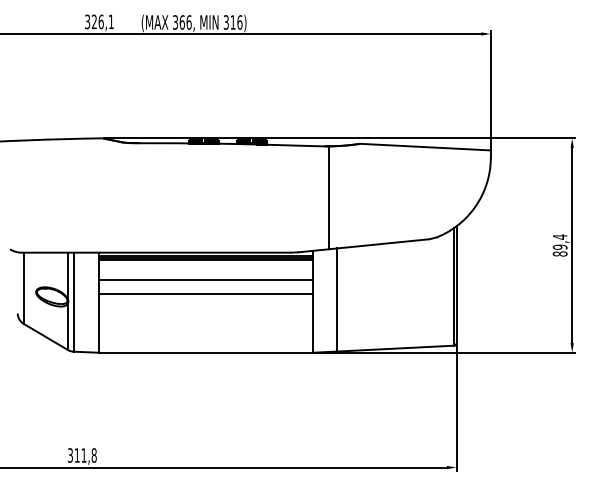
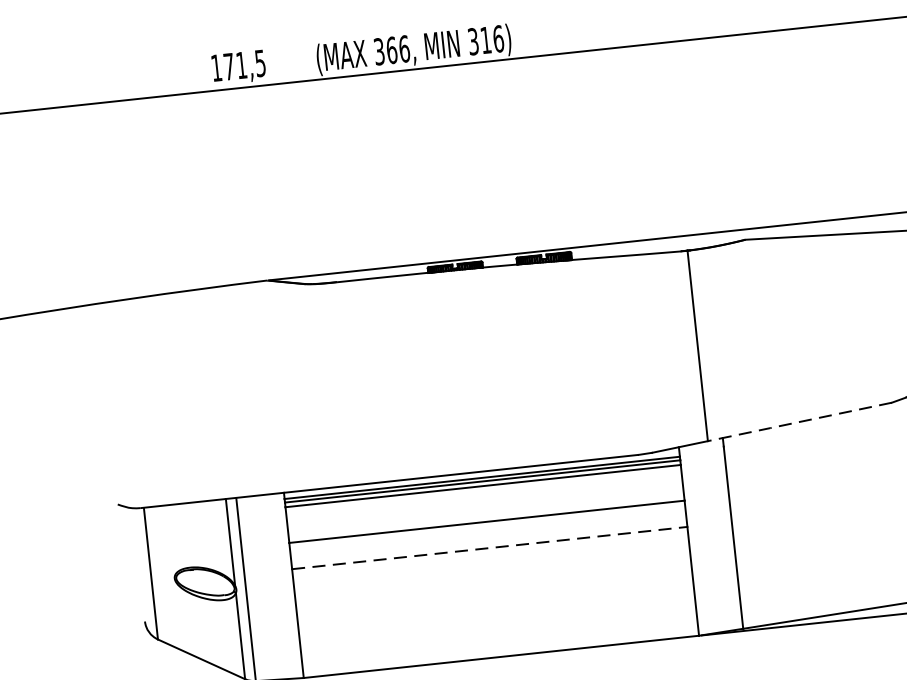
text: (99, 21) -> (238, 64), 326,1 -> 171,5
line: (378, 244) -> (798, 422), solid -> dashed
line: (206, 293) -> (490, 547), solid -> dashed

